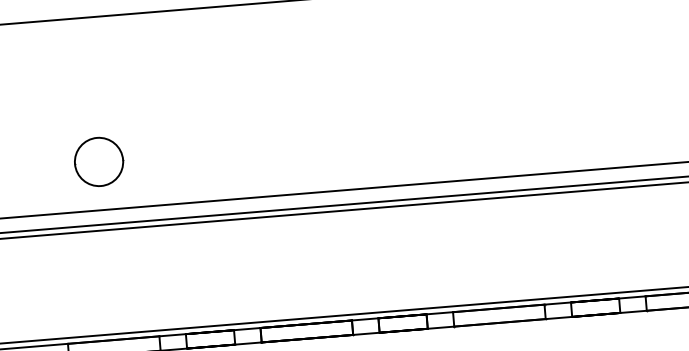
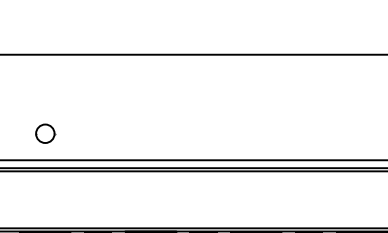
circle: (99, 161) -> (45, 133), size x0.7

